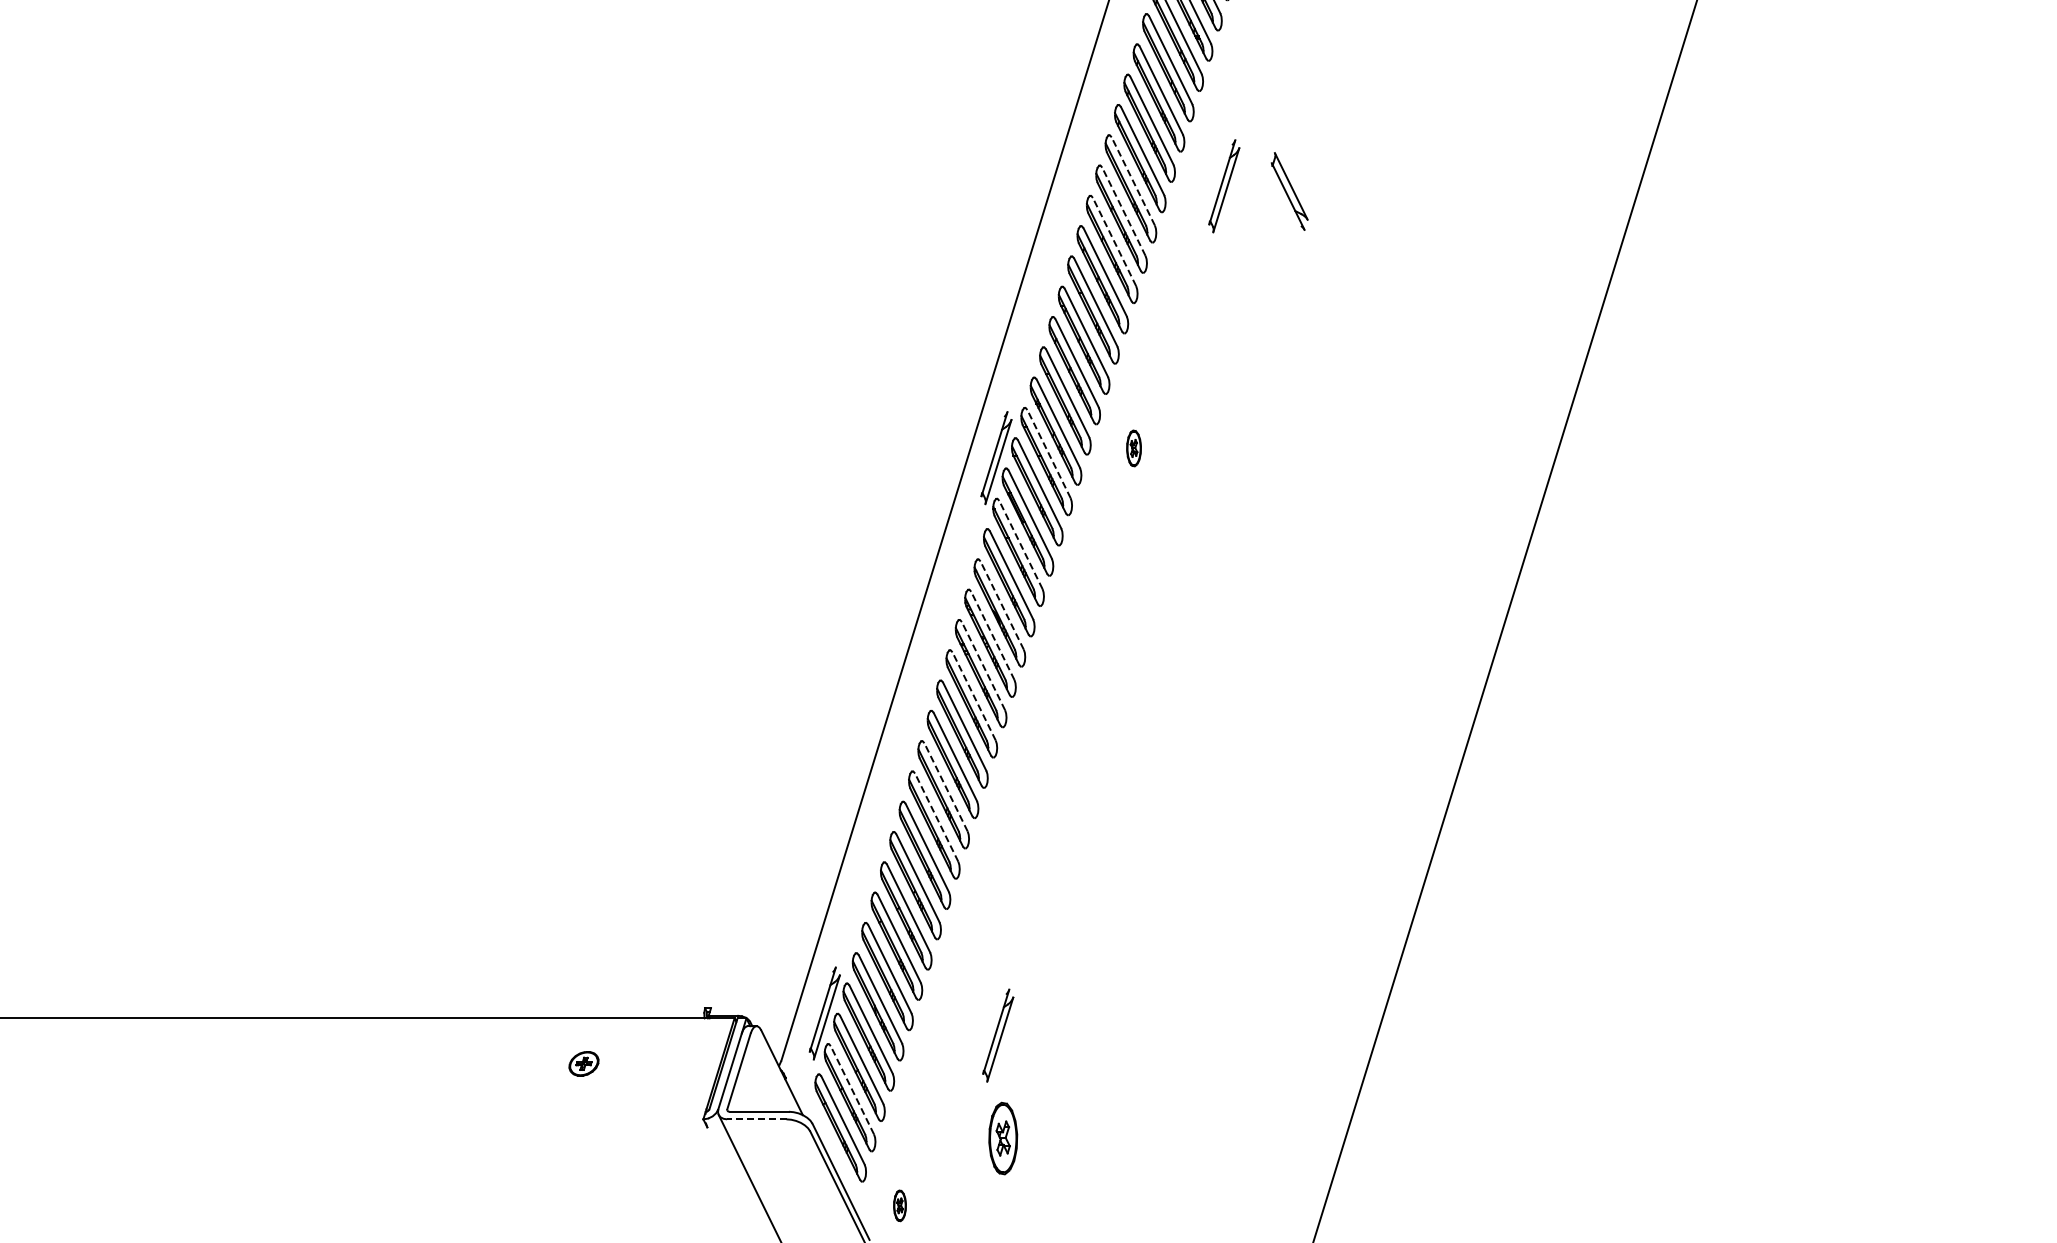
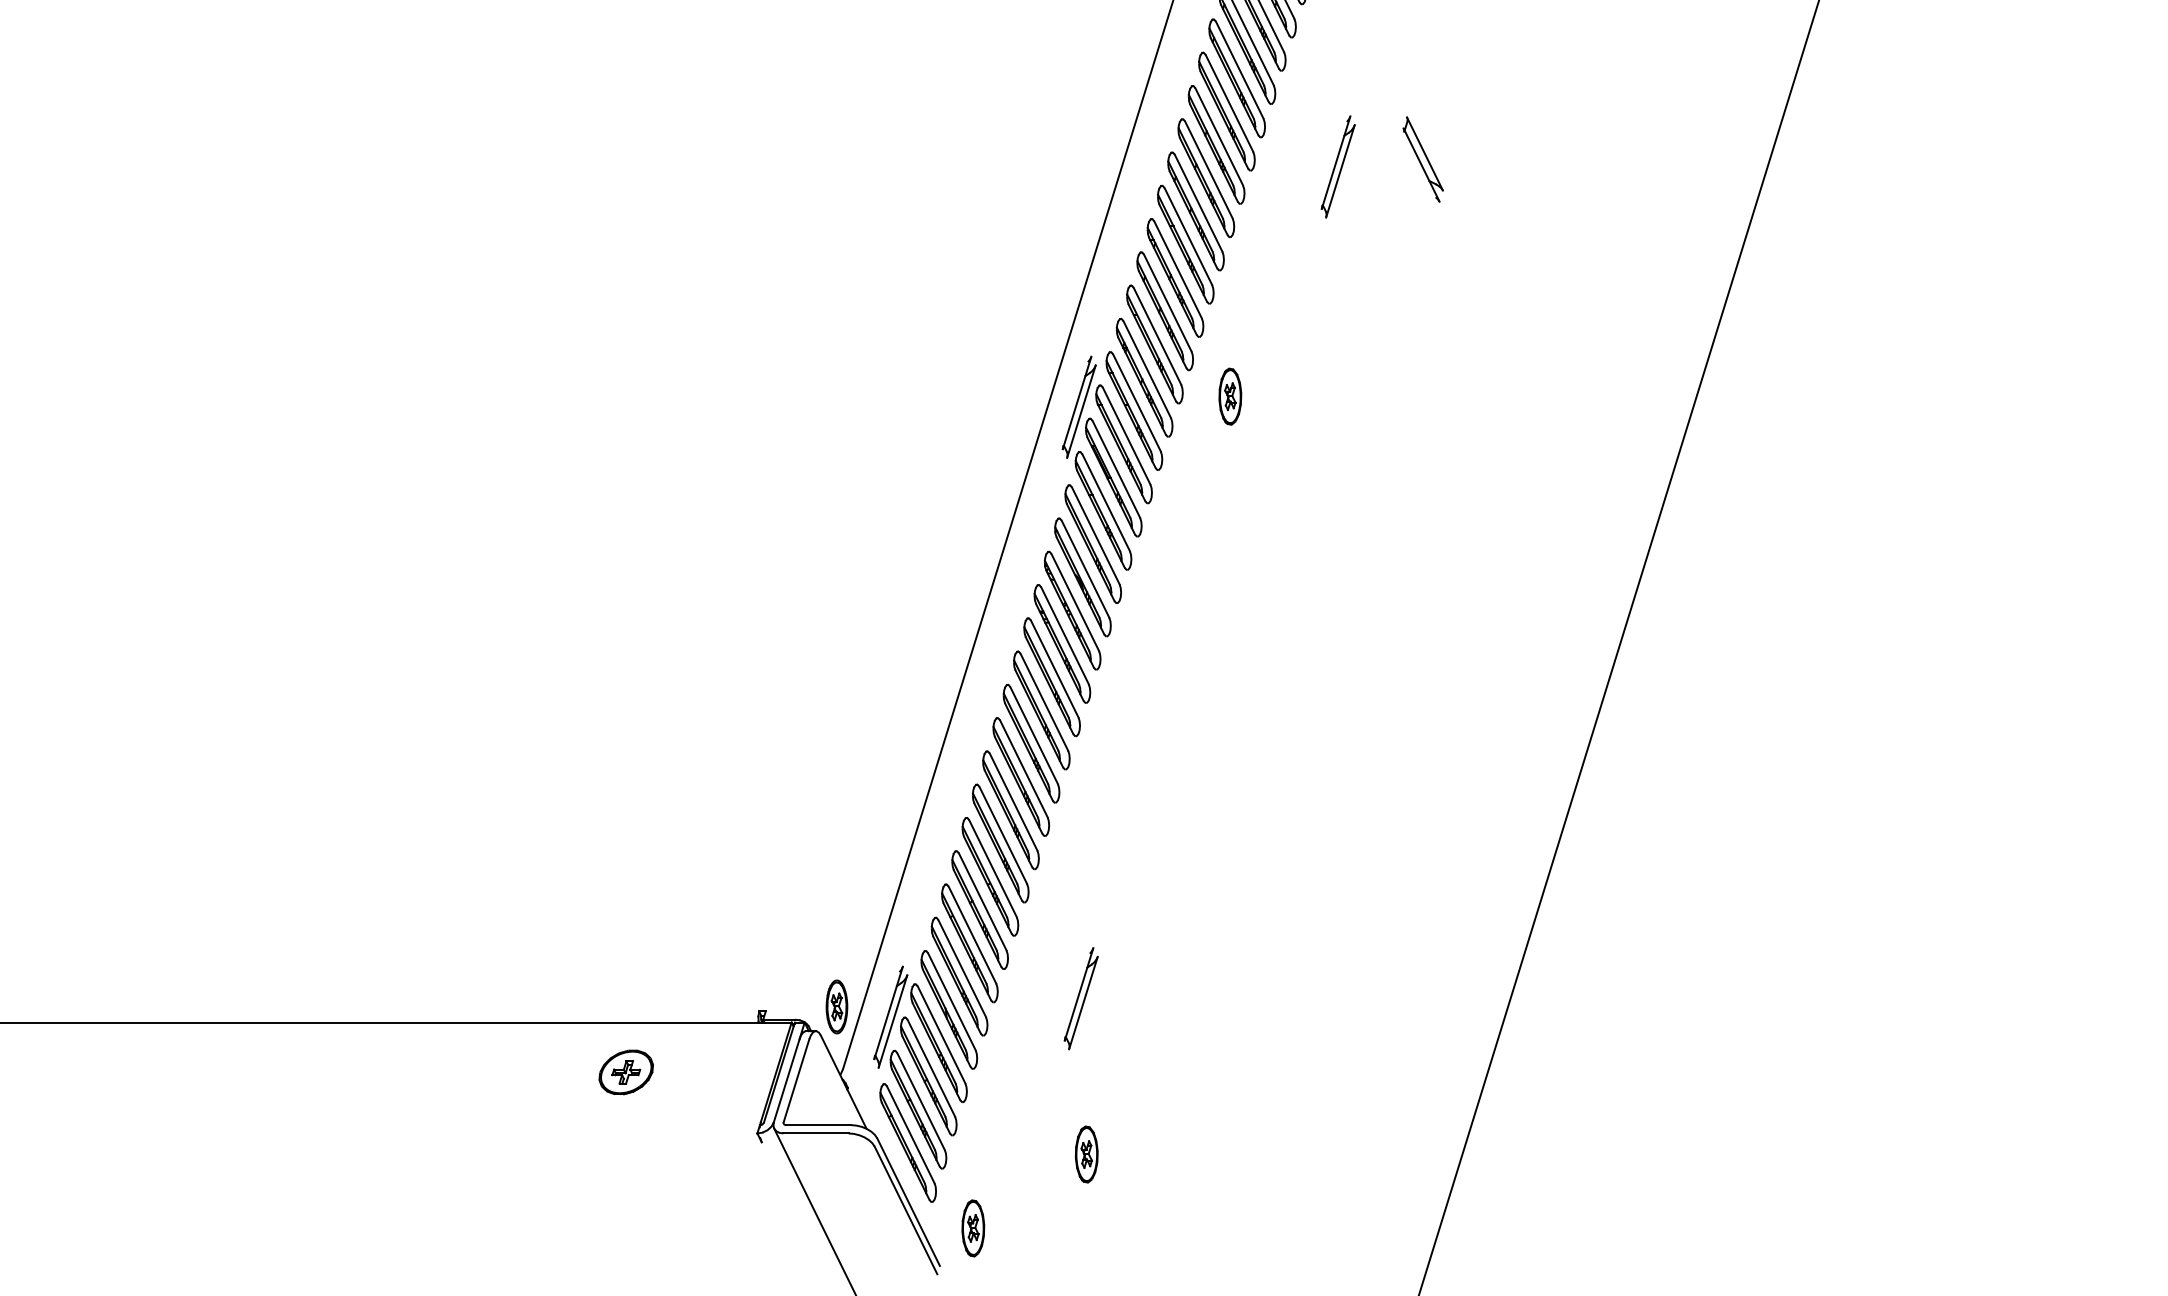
line: (1133, 181) -> (1229, 103), dashed -> solid
part: (1224, 186) -> (1338, 167), moved
part: (1289, 191) -> (1423, 159), moved
line: (1123, 211) -> (1218, 136), dashed -> solid
line: (1114, 241) -> (1208, 169), dashed -> solid
part: (1133, 448) -> (1229, 396), size x1.43
line: (1048, 453) -> (1136, 402), dashed -> solid
line: (1020, 544) -> (1105, 502), dashed -> solid
line: (1001, 605) -> (1084, 569), dashed -> solid
line: (992, 635) -> (1074, 602), dashed -> solid
line: (983, 665) -> (1065, 635), dashed -> solid
line: (973, 696) -> (1054, 669), dashed -> solid
line: (945, 786) -> (1023, 767), dashed -> solid
line: (936, 817) -> (1013, 801), dashed -> solid
part: (775, 1004) -> (836, 1007), added
part: (998, 1035) -> (1081, 998), moved
part: (583, 1063) -> (625, 1072), size x1.67
line: (852, 1089) -> (921, 1100), dashed -> solid
line: (756, 1119) -> (815, 1133), dashed -> solid
part: (1003, 1138) -> (1086, 1154), size x0.71
part: (899, 1205) -> (972, 1228), size x1.67

